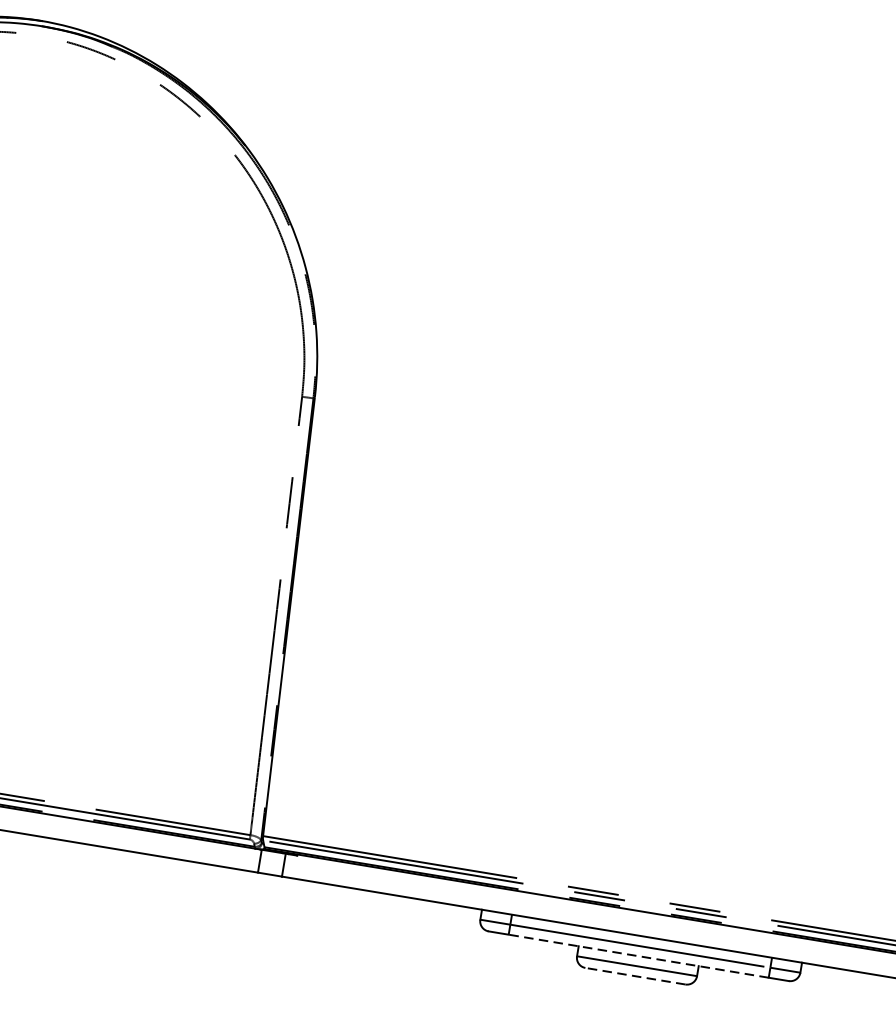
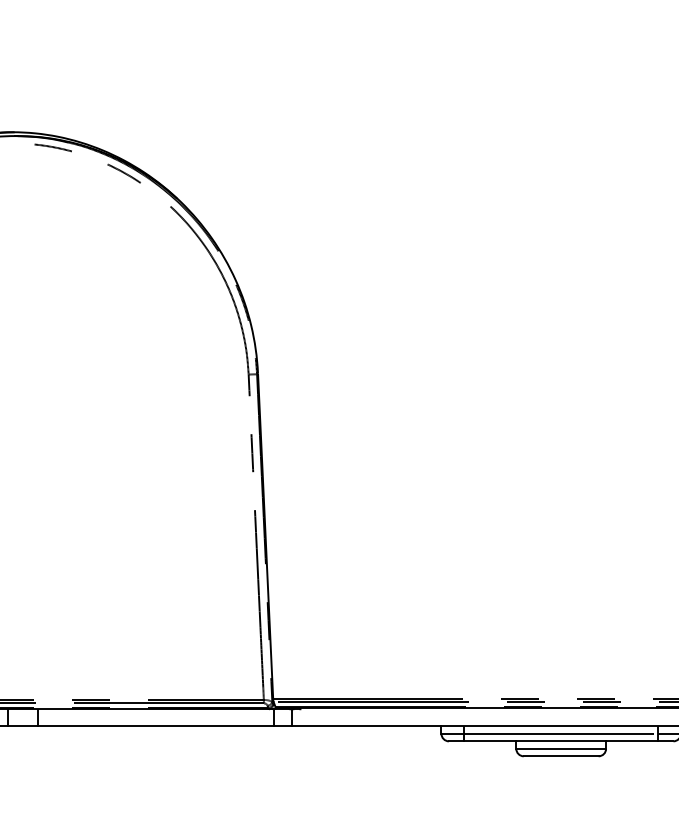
line: (637, 956) -> (560, 741), dashed -> solid
line: (634, 976) -> (560, 756), dashed -> solid

